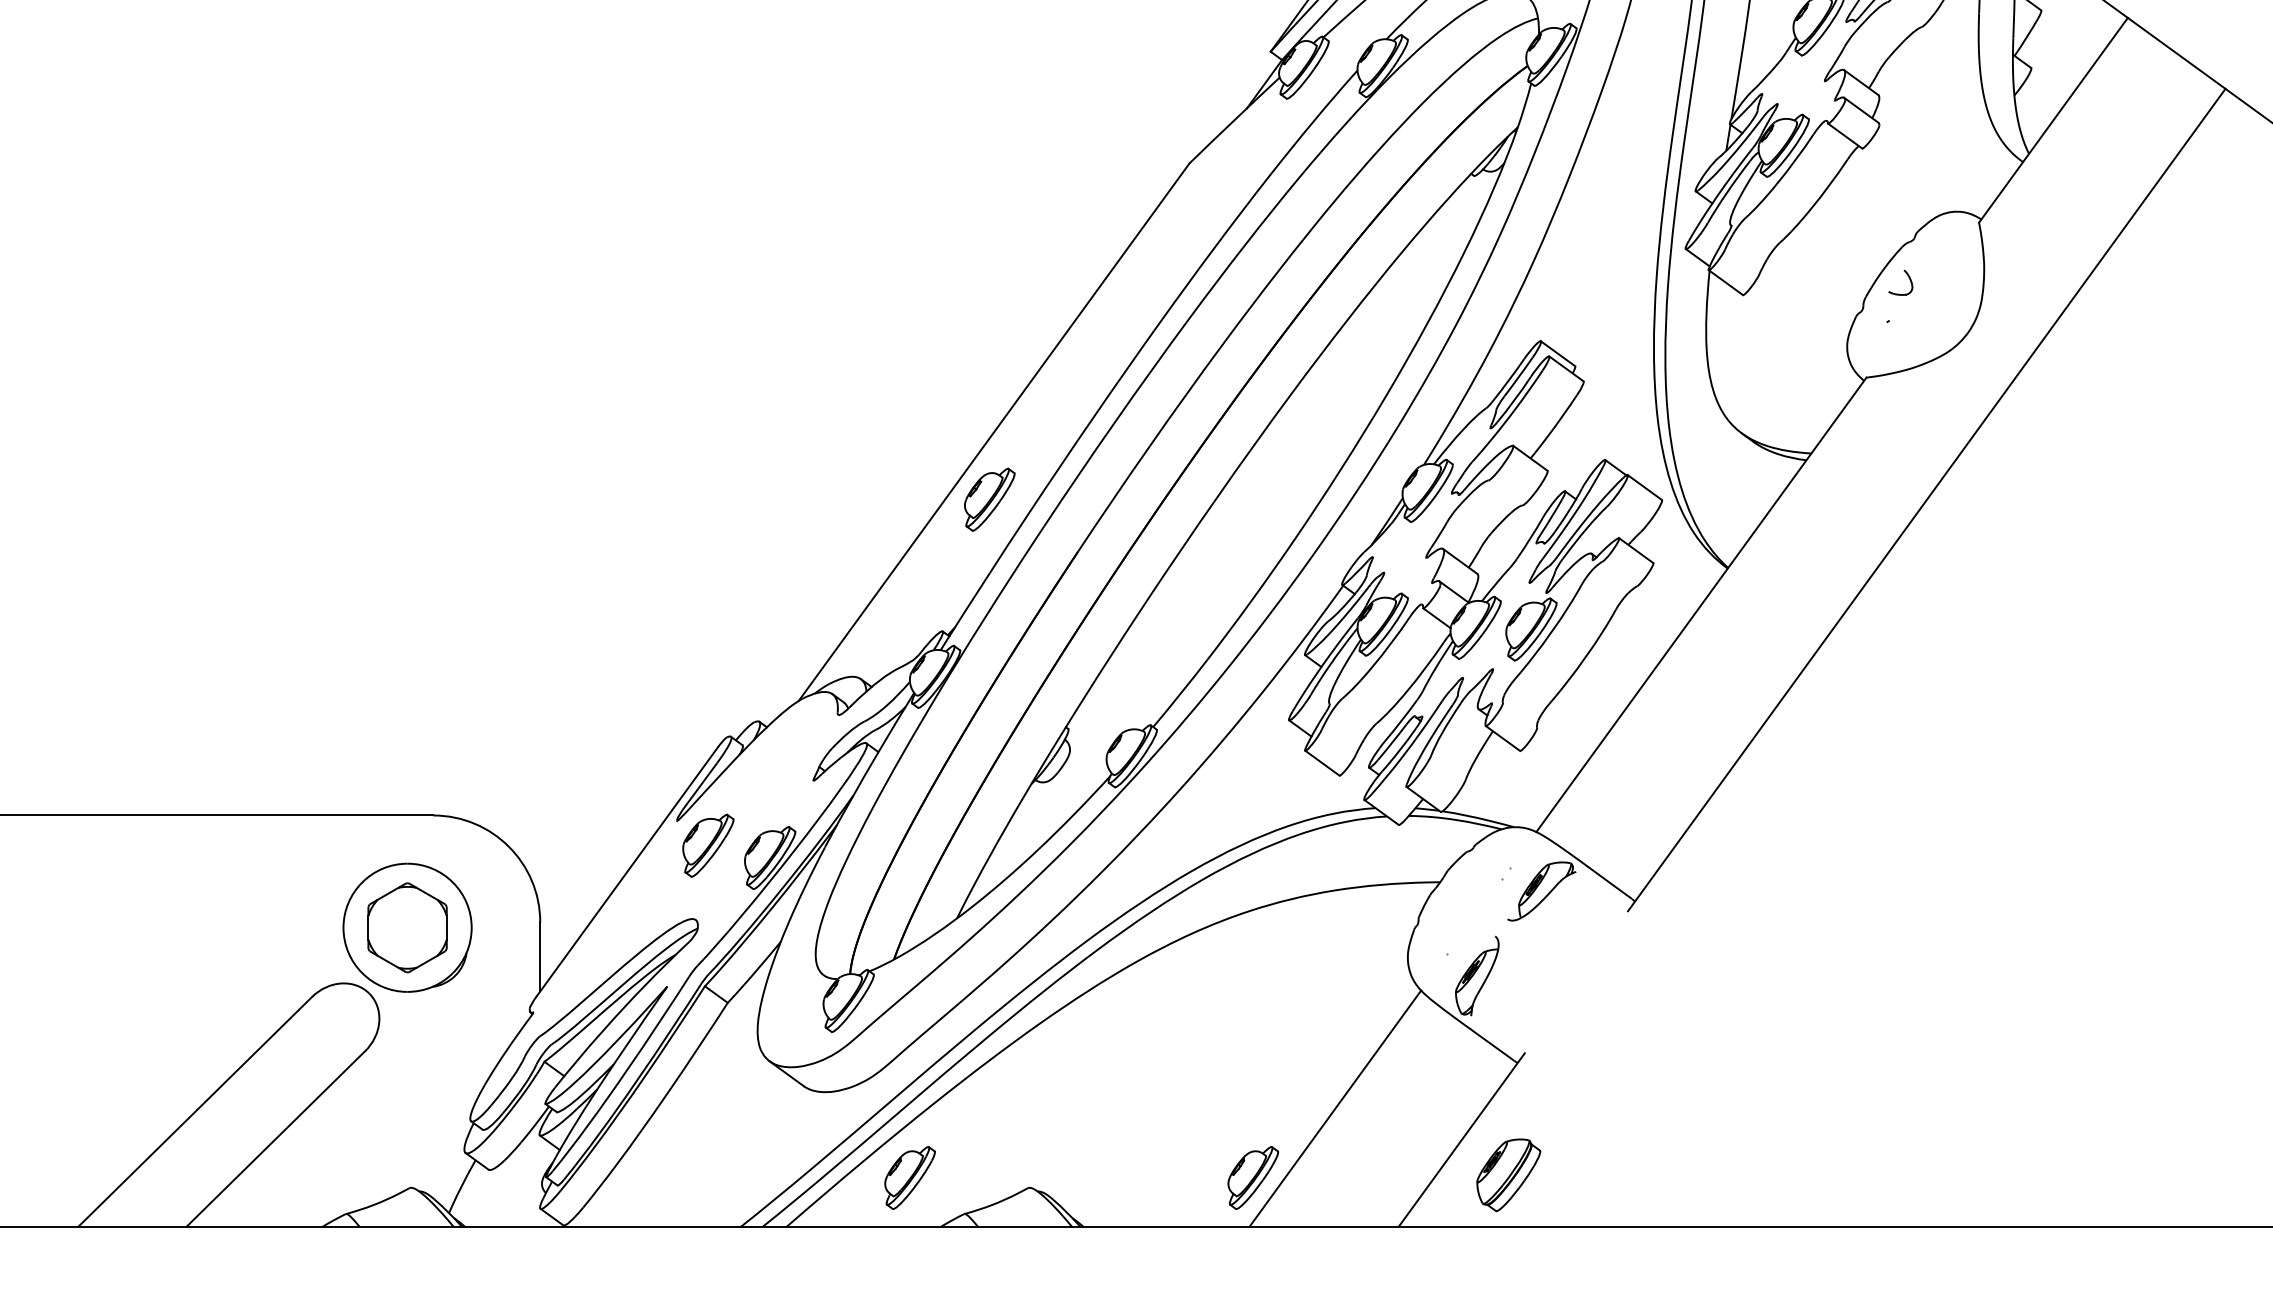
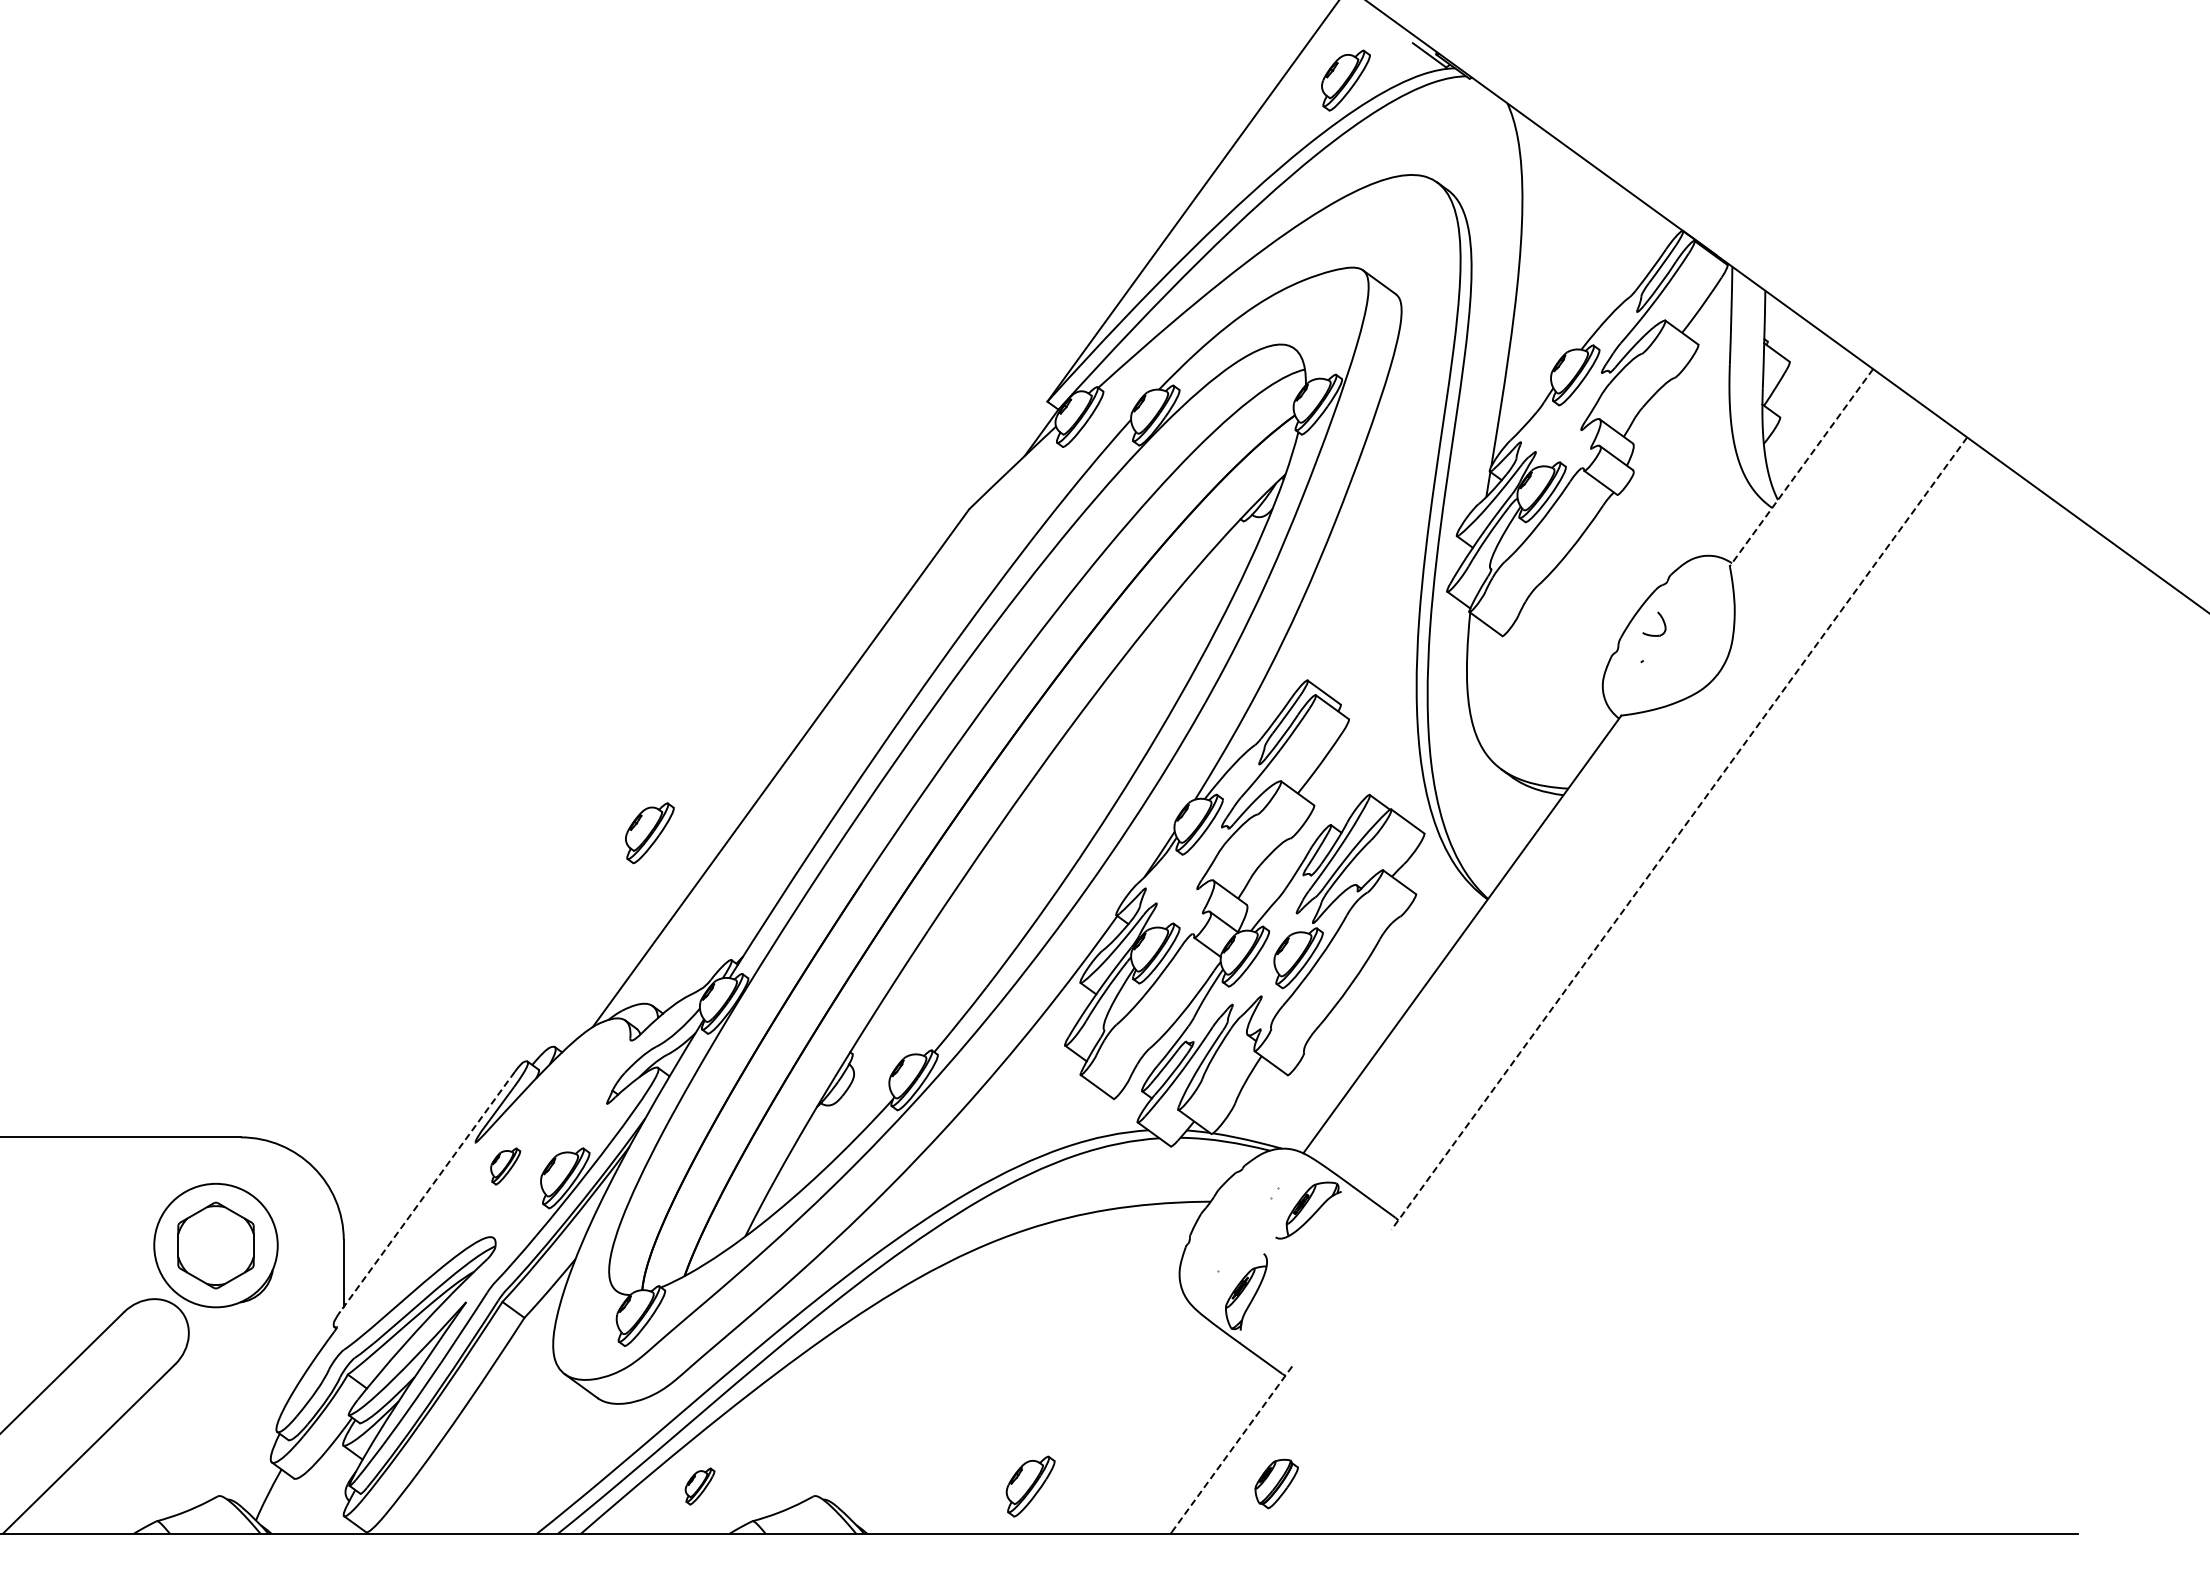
line: (2053, 120) -> (1801, 467), solid -> dashed
part: (989, 500) -> (649, 833), moved
line: (1926, 500) -> (1679, 833), solid -> dashed
part: (708, 845) -> (505, 1166), size x0.6
line: (627, 872) -> (427, 1192), solid -> dashed
line: (1335, 1108) -> (1109, 1419), removed
line: (1461, 1139) -> (1231, 1449), solid -> dashed
part: (1508, 1174) -> (1276, 1483), size x0.7
part: (909, 1177) -> (699, 1486), size x0.6

